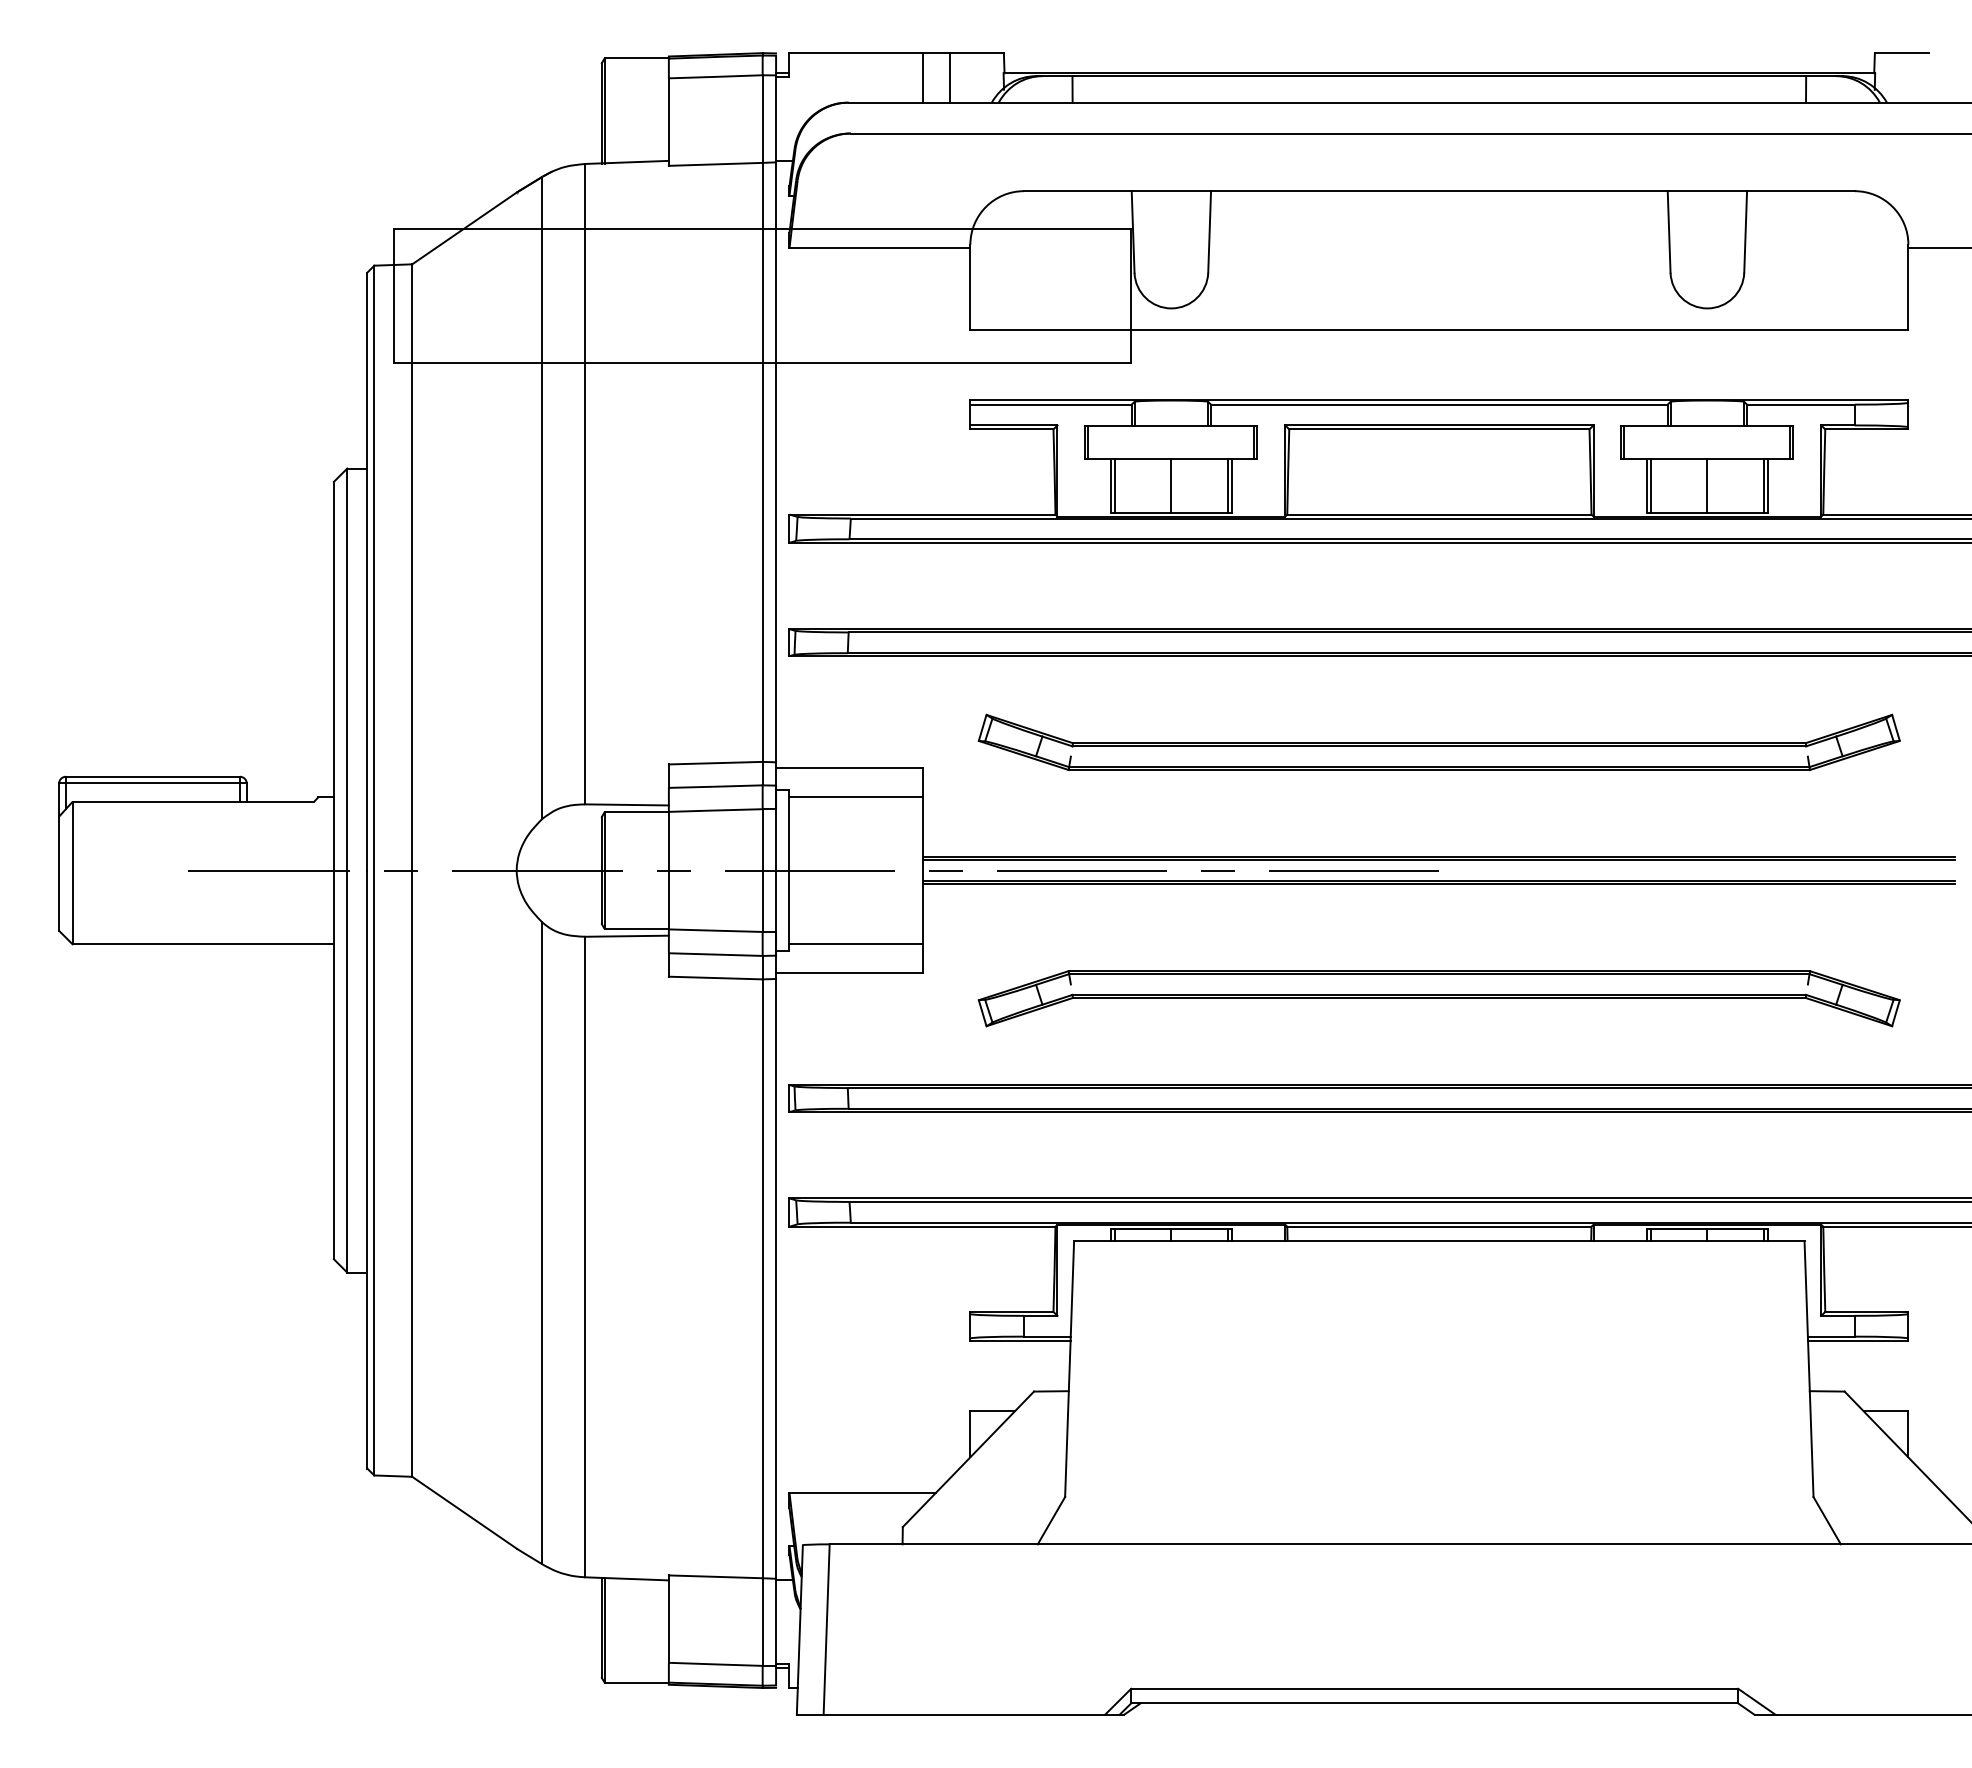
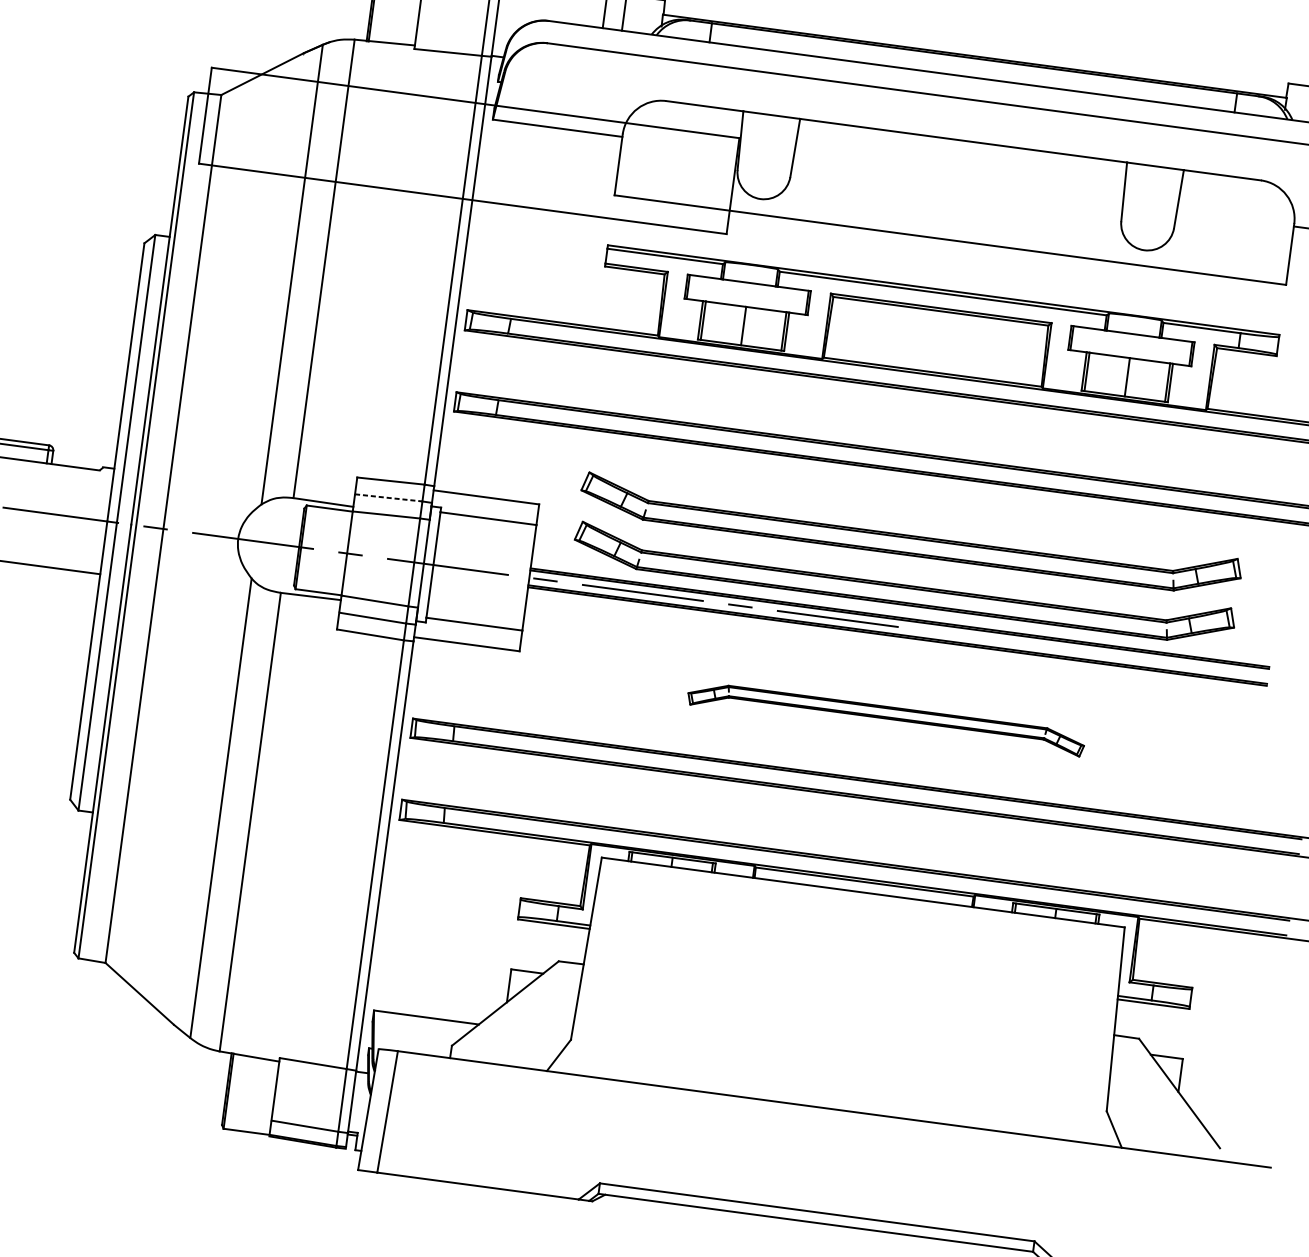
line: (716, 786) -> (389, 497), solid -> dashed
part: (1438, 810) -> (903, 584), added
part: (1438, 998) -> (885, 718), size x0.6

